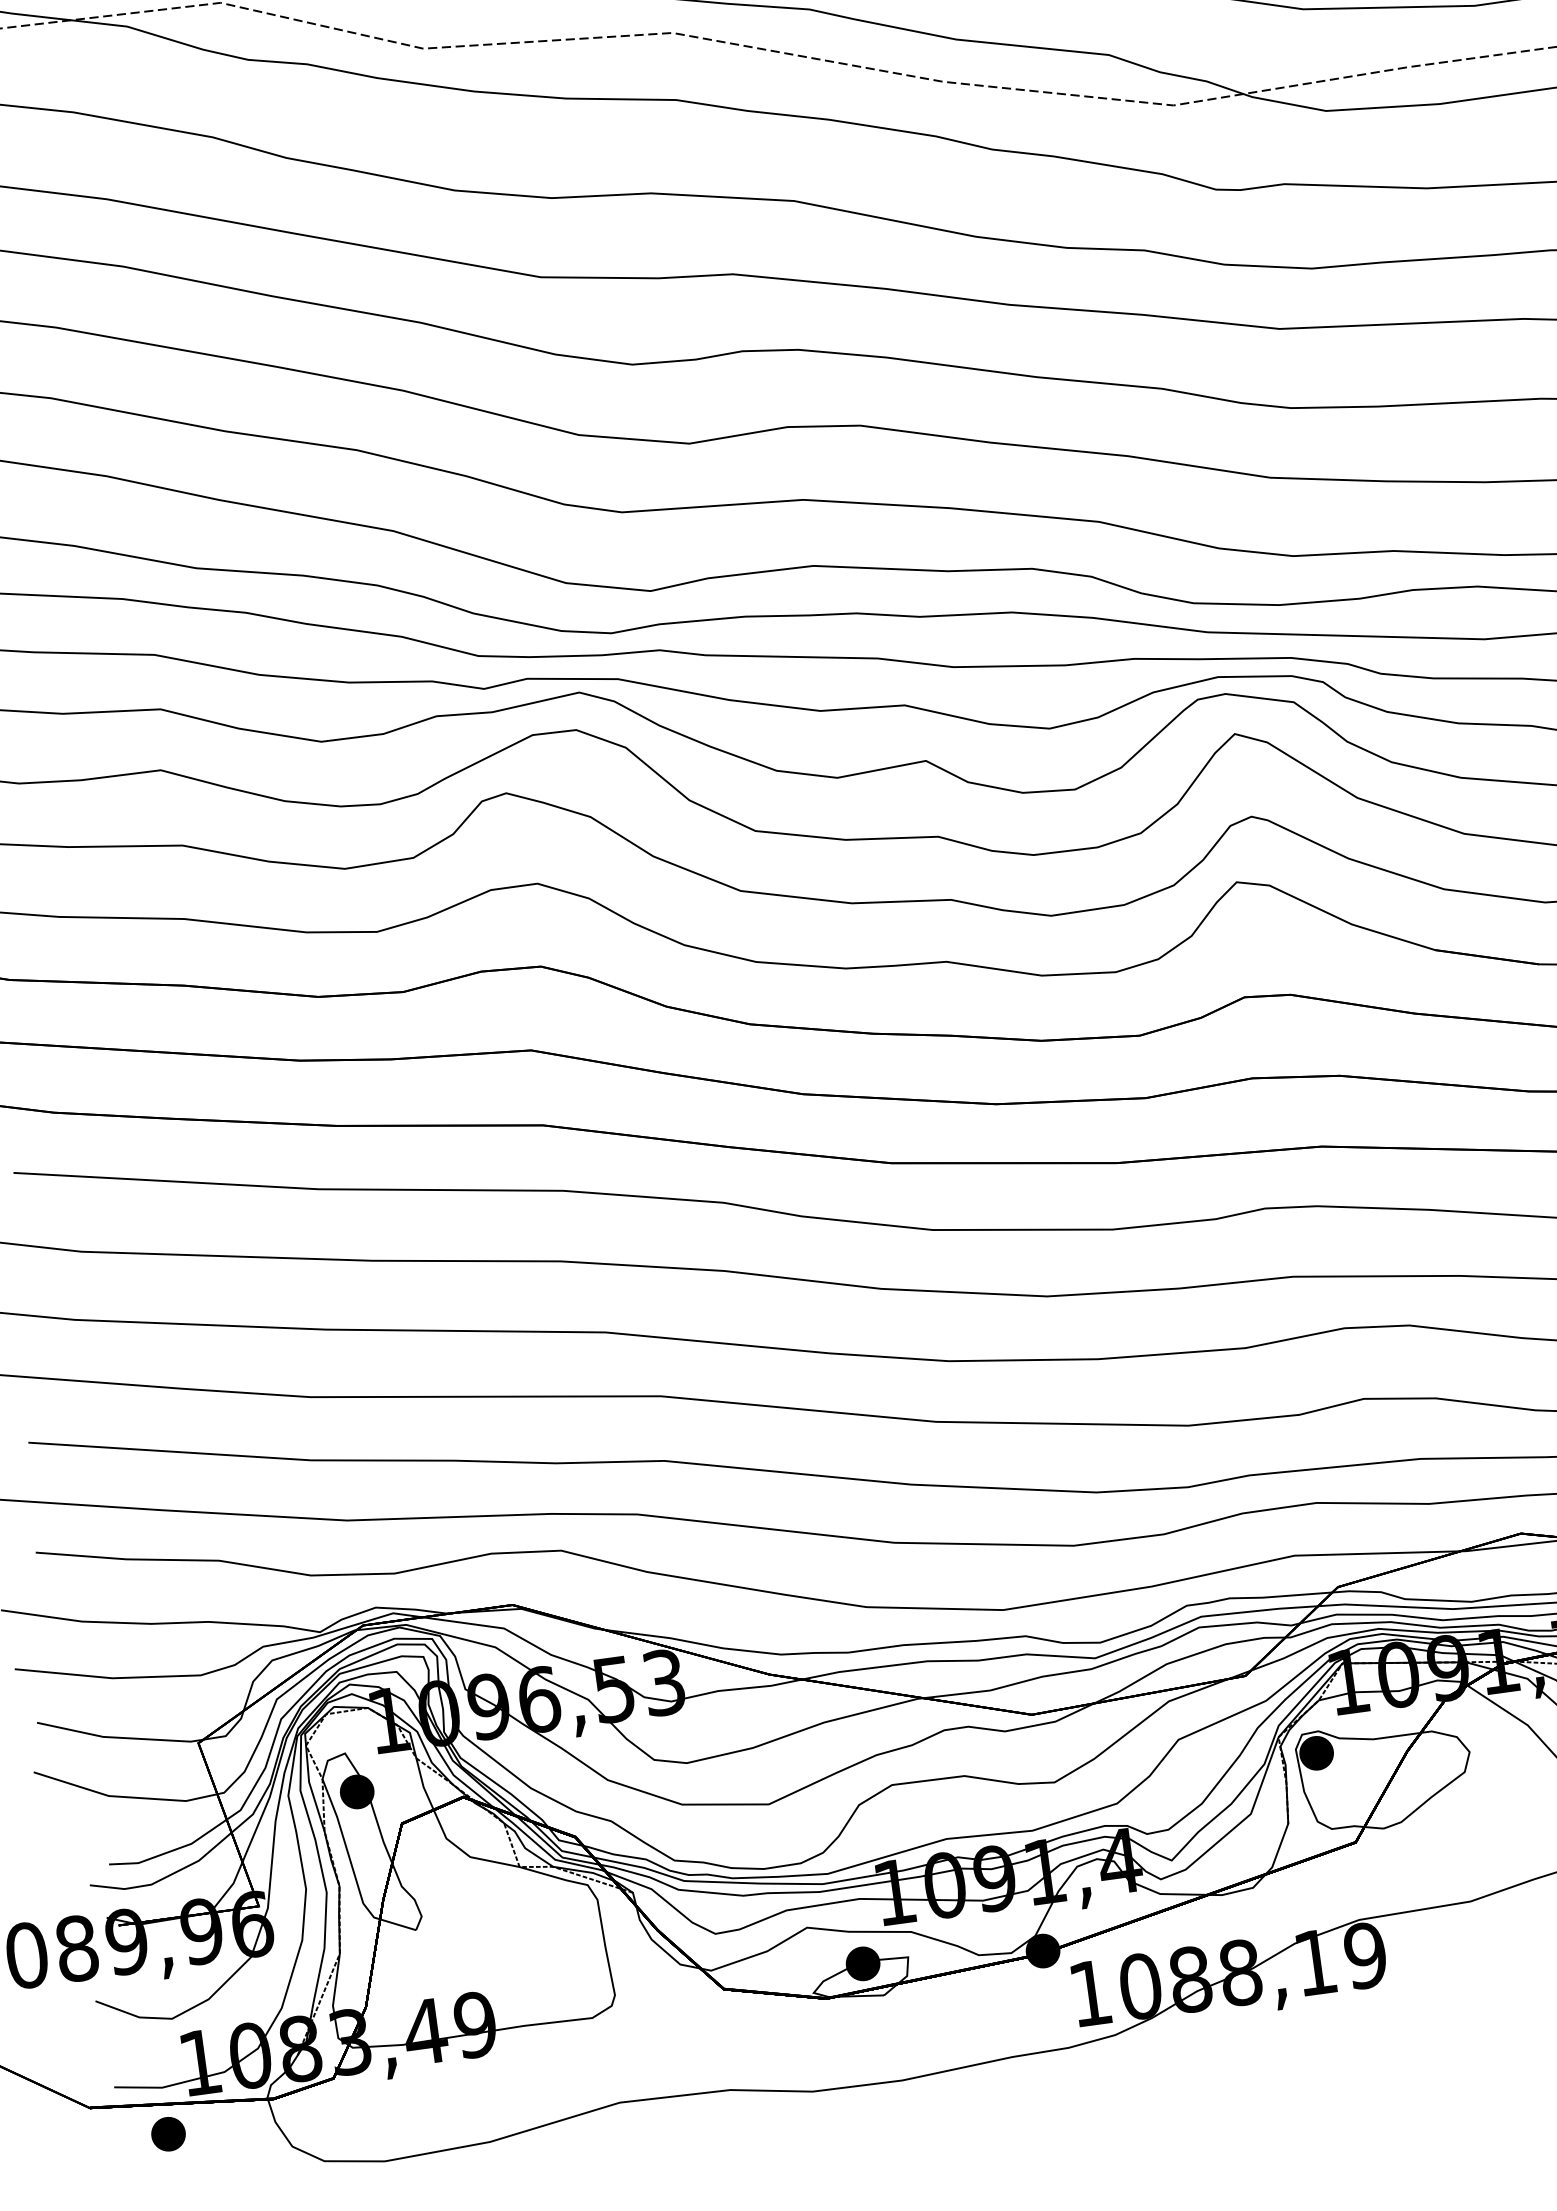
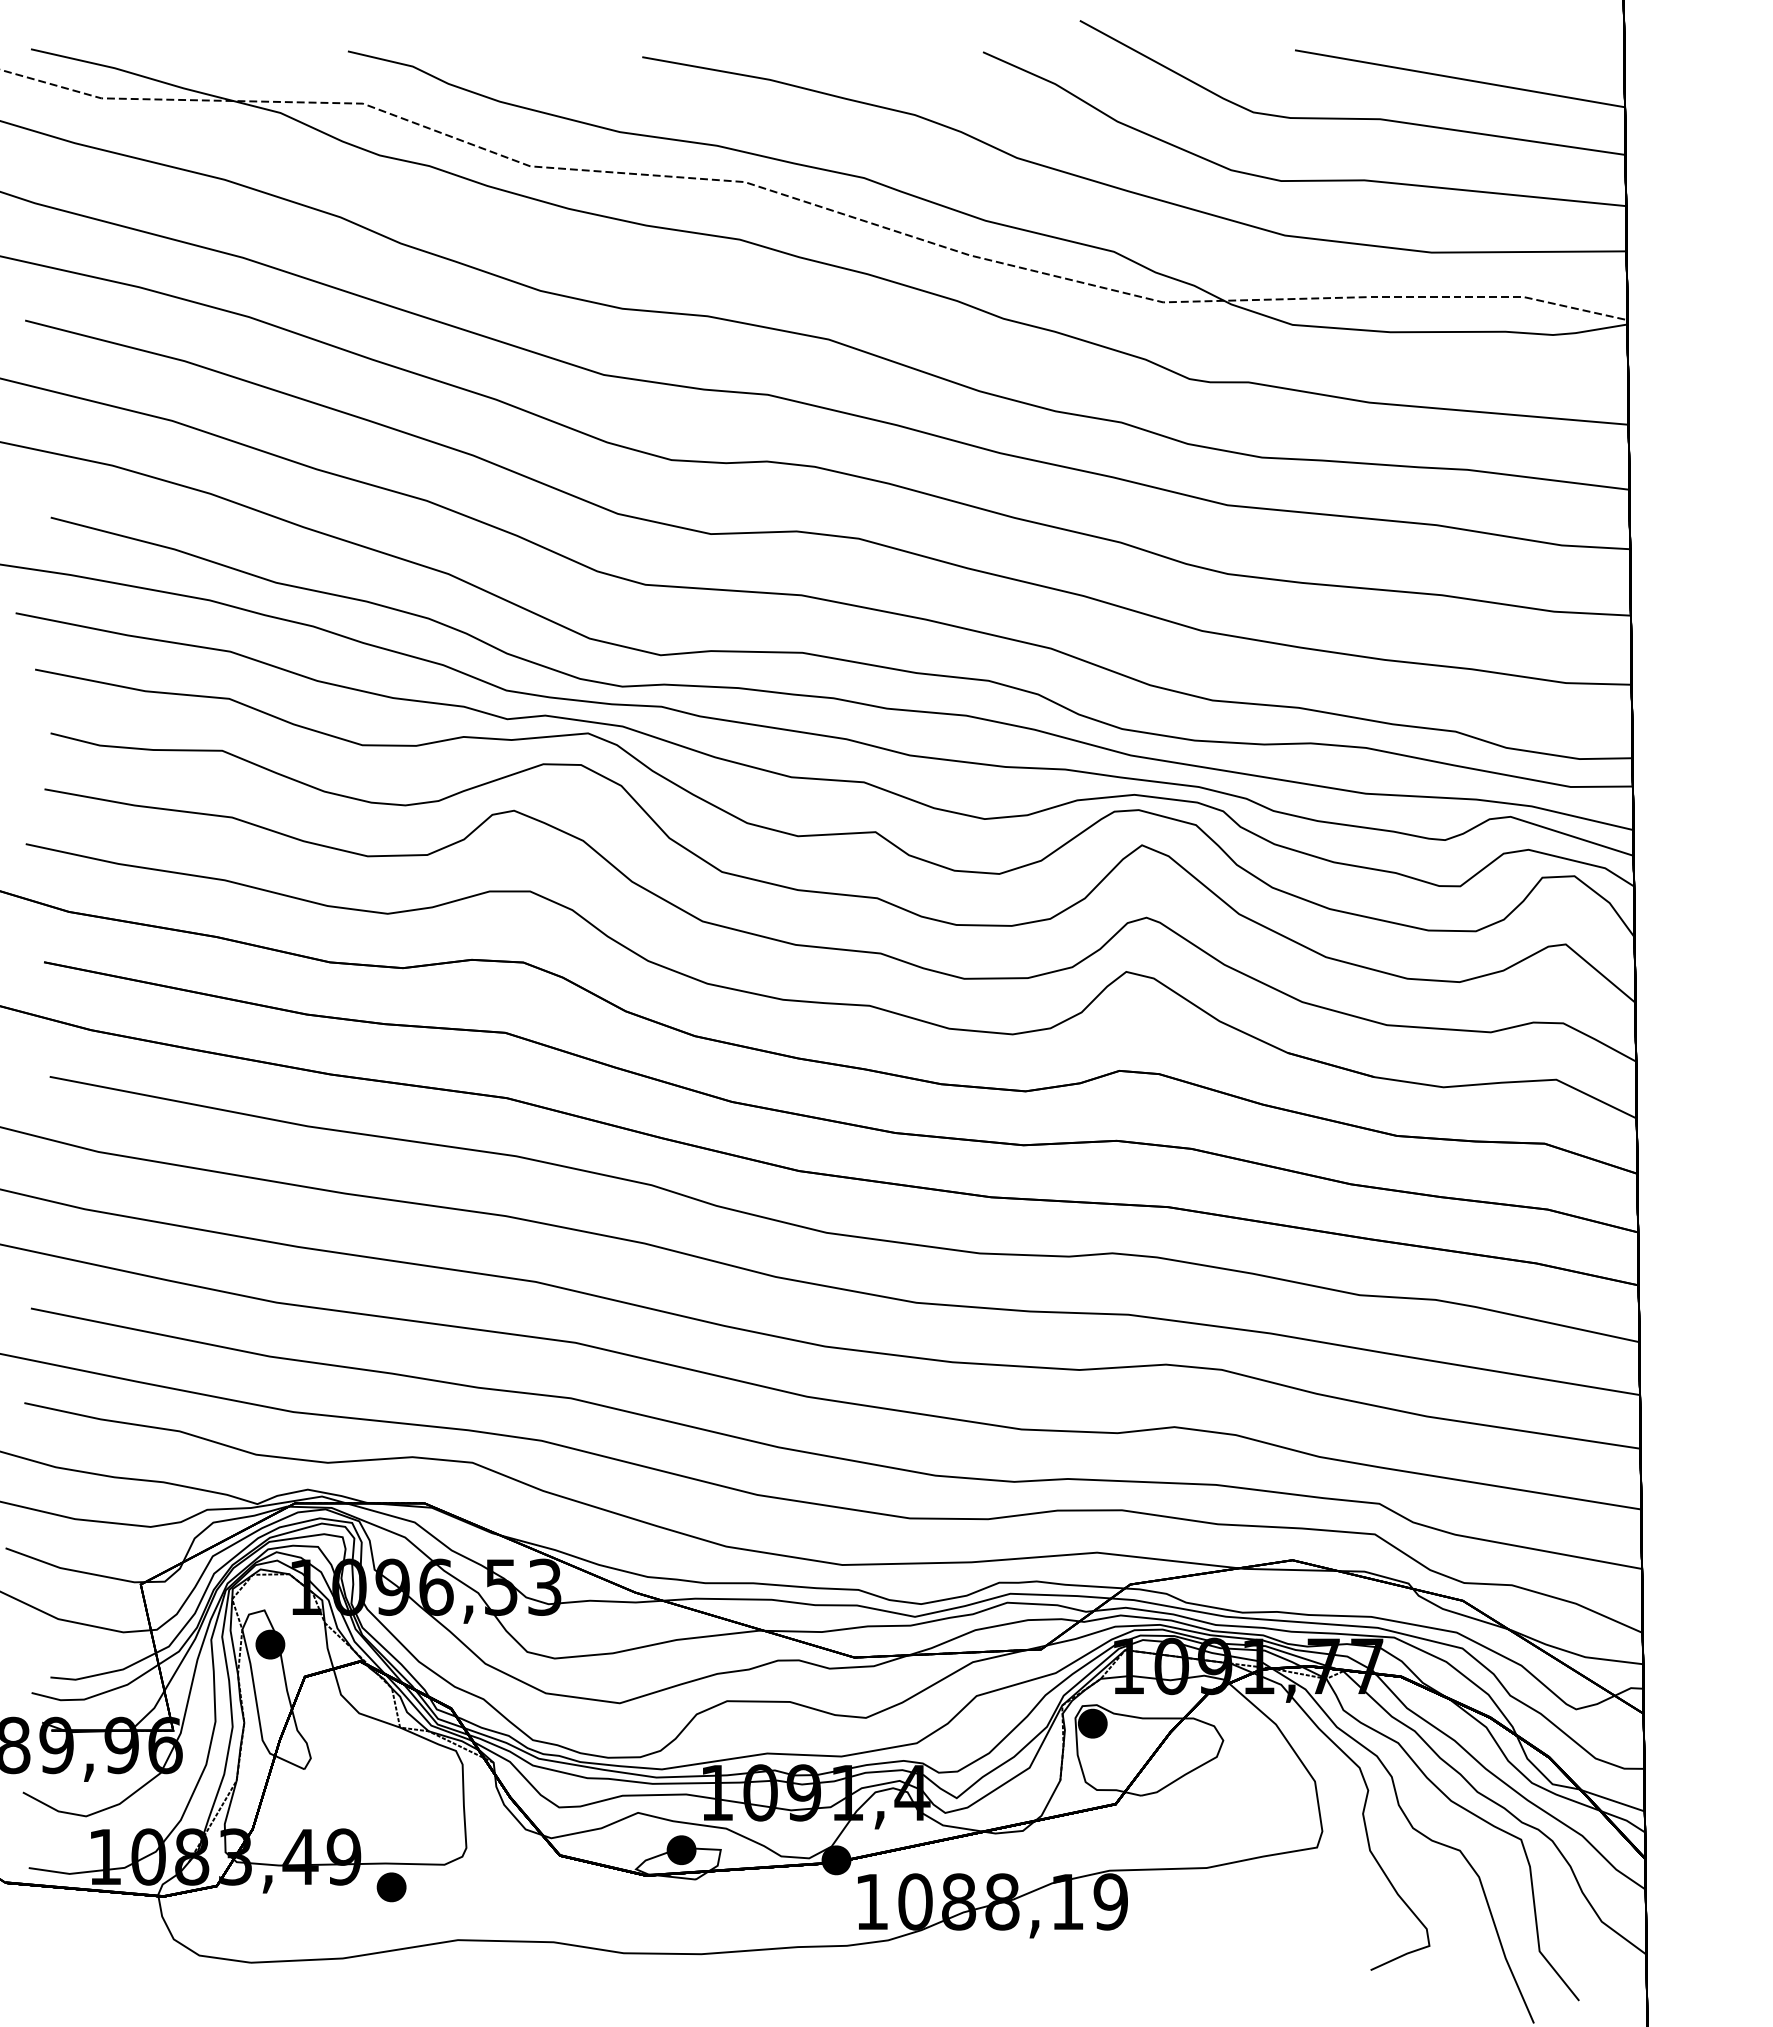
part: (168, 2134) -> (391, 1887), moved

